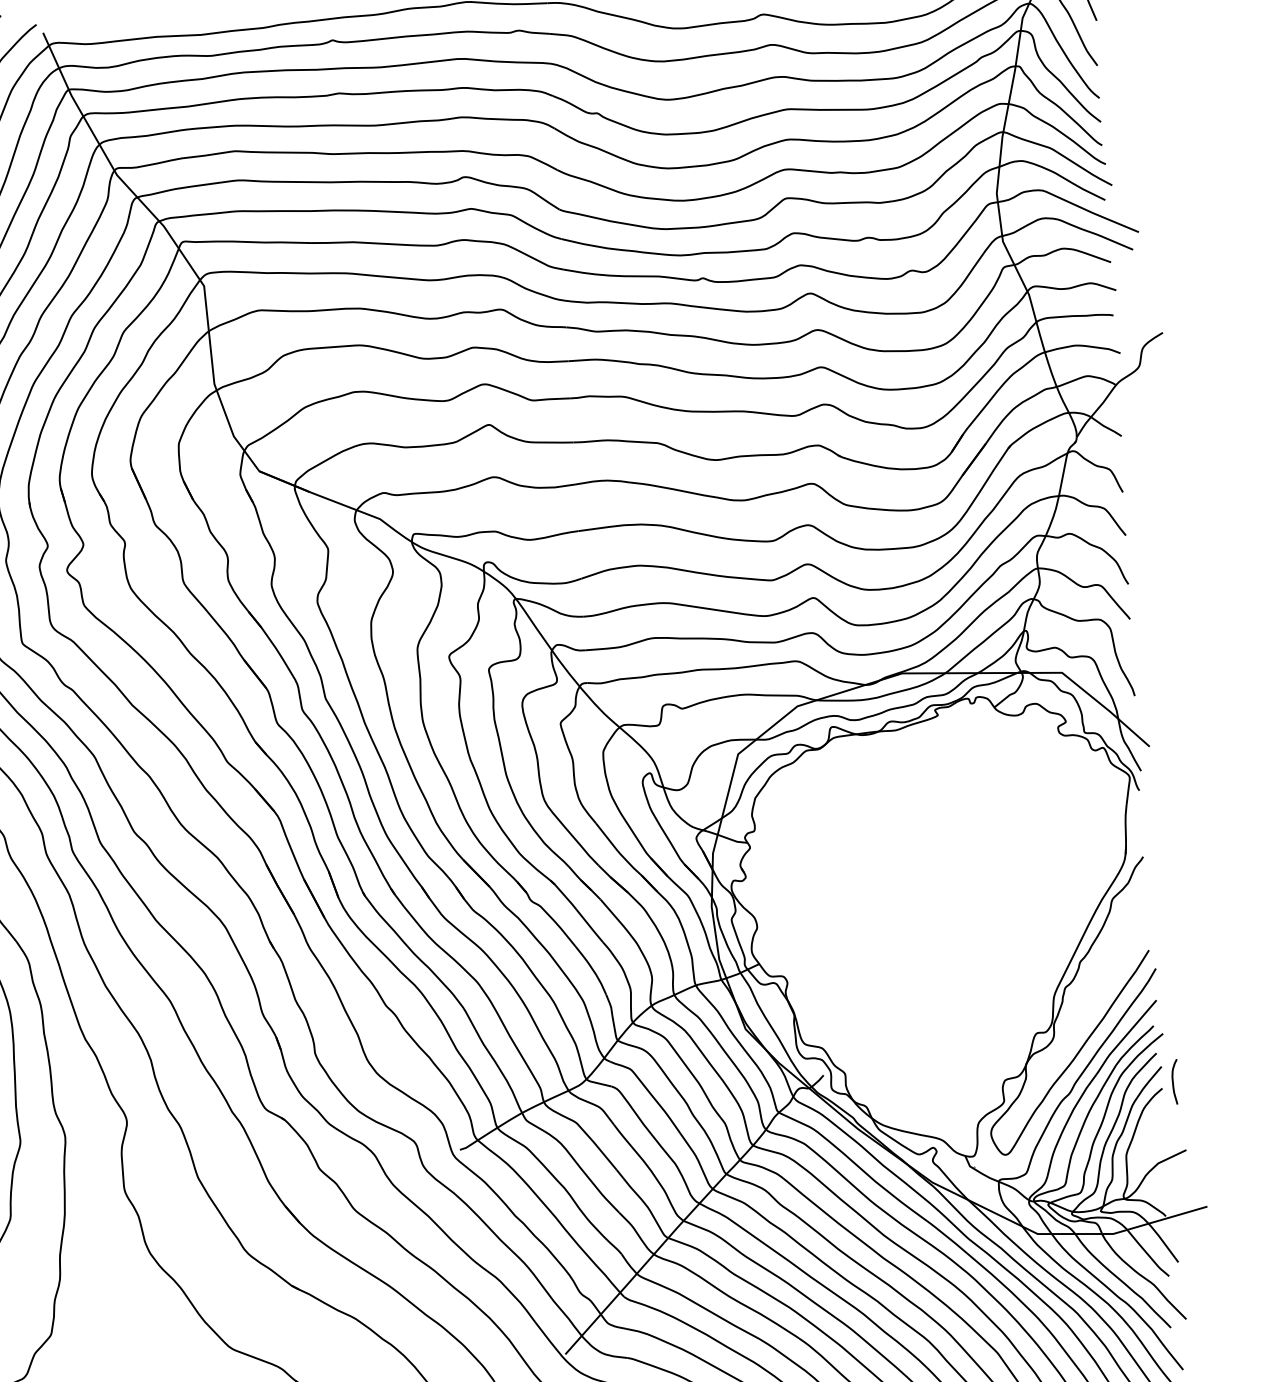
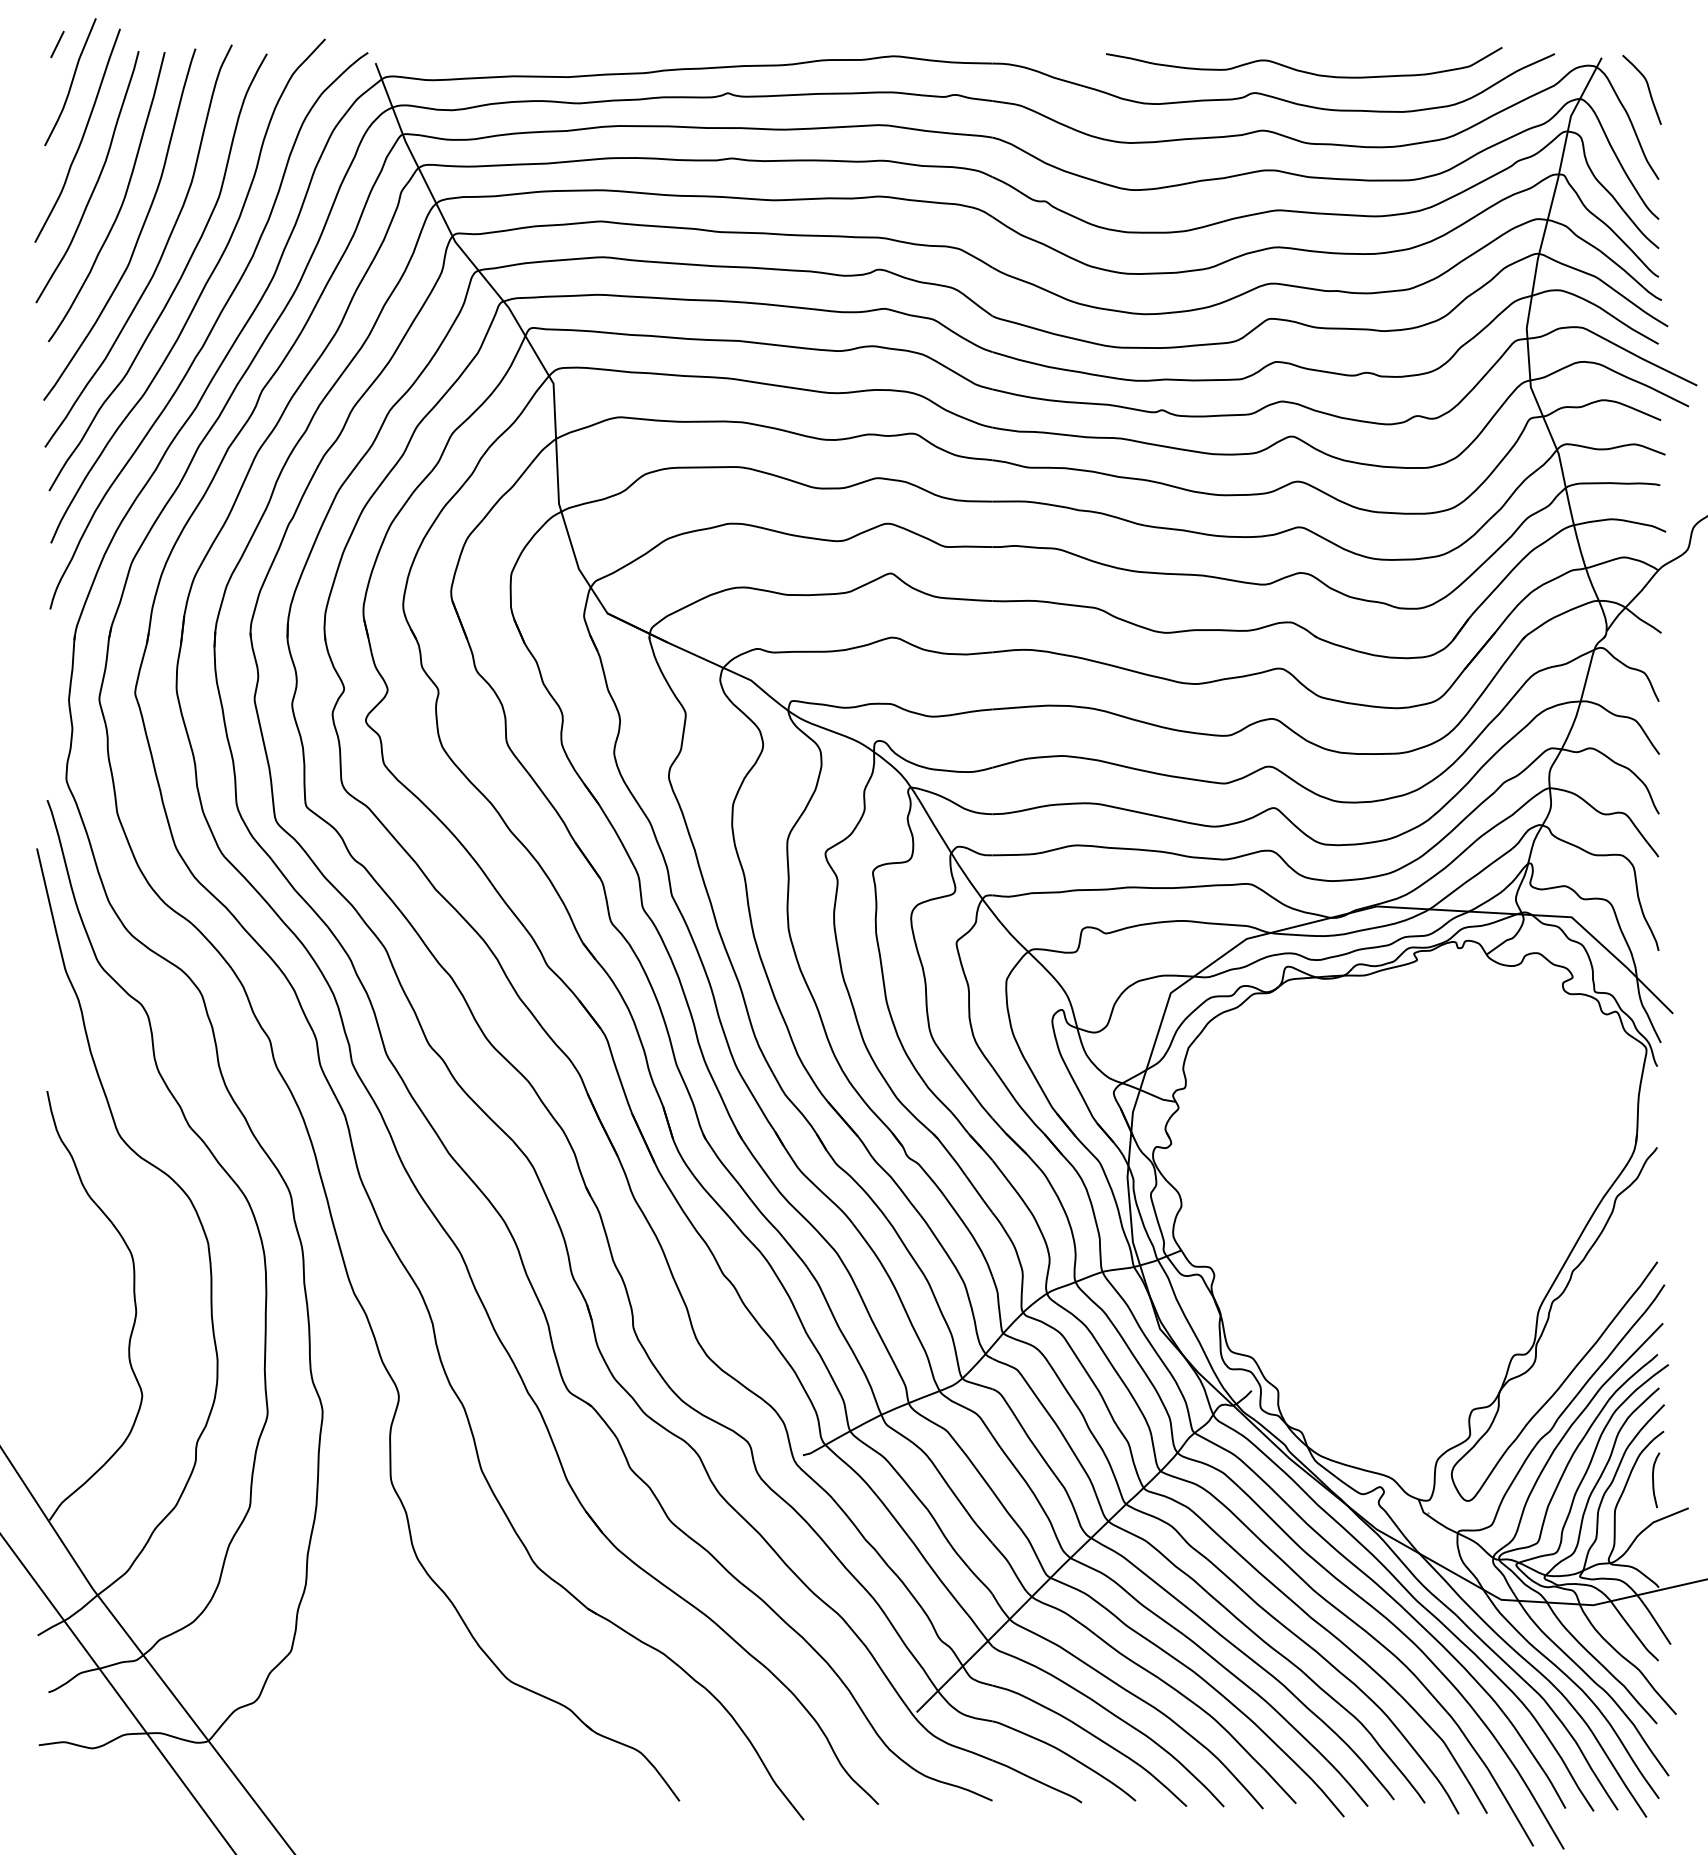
curve: (1174, 1083) -> (1654, 1482), moved

